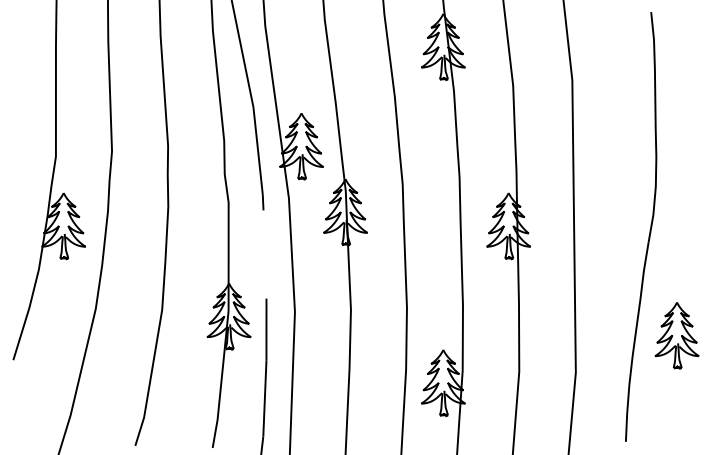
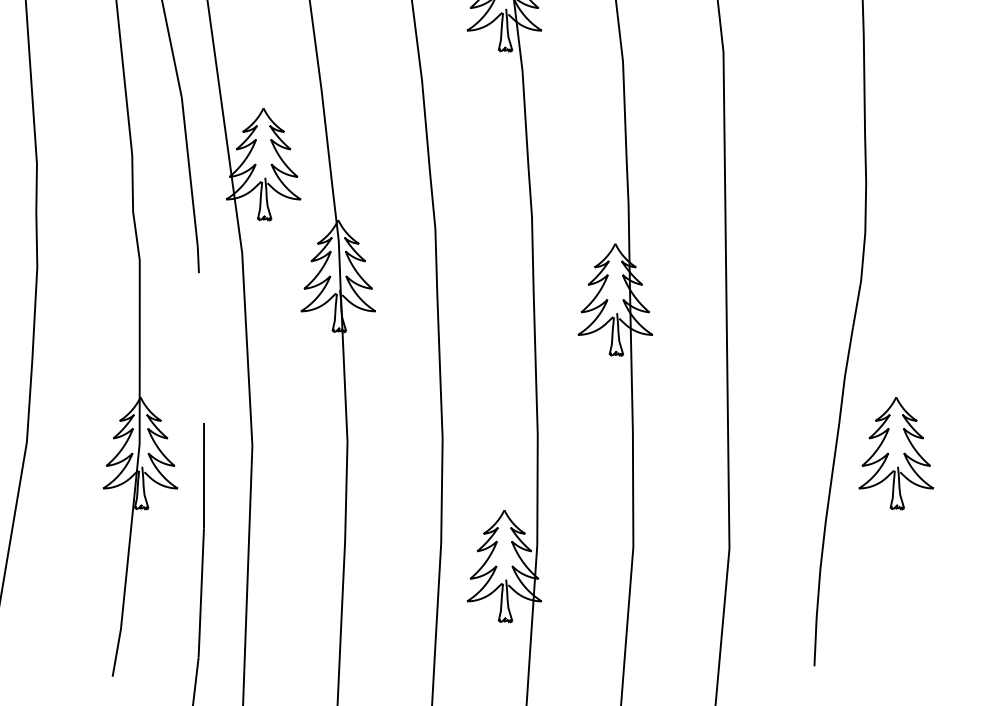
part: (676, 335) -> (895, 453), moved

